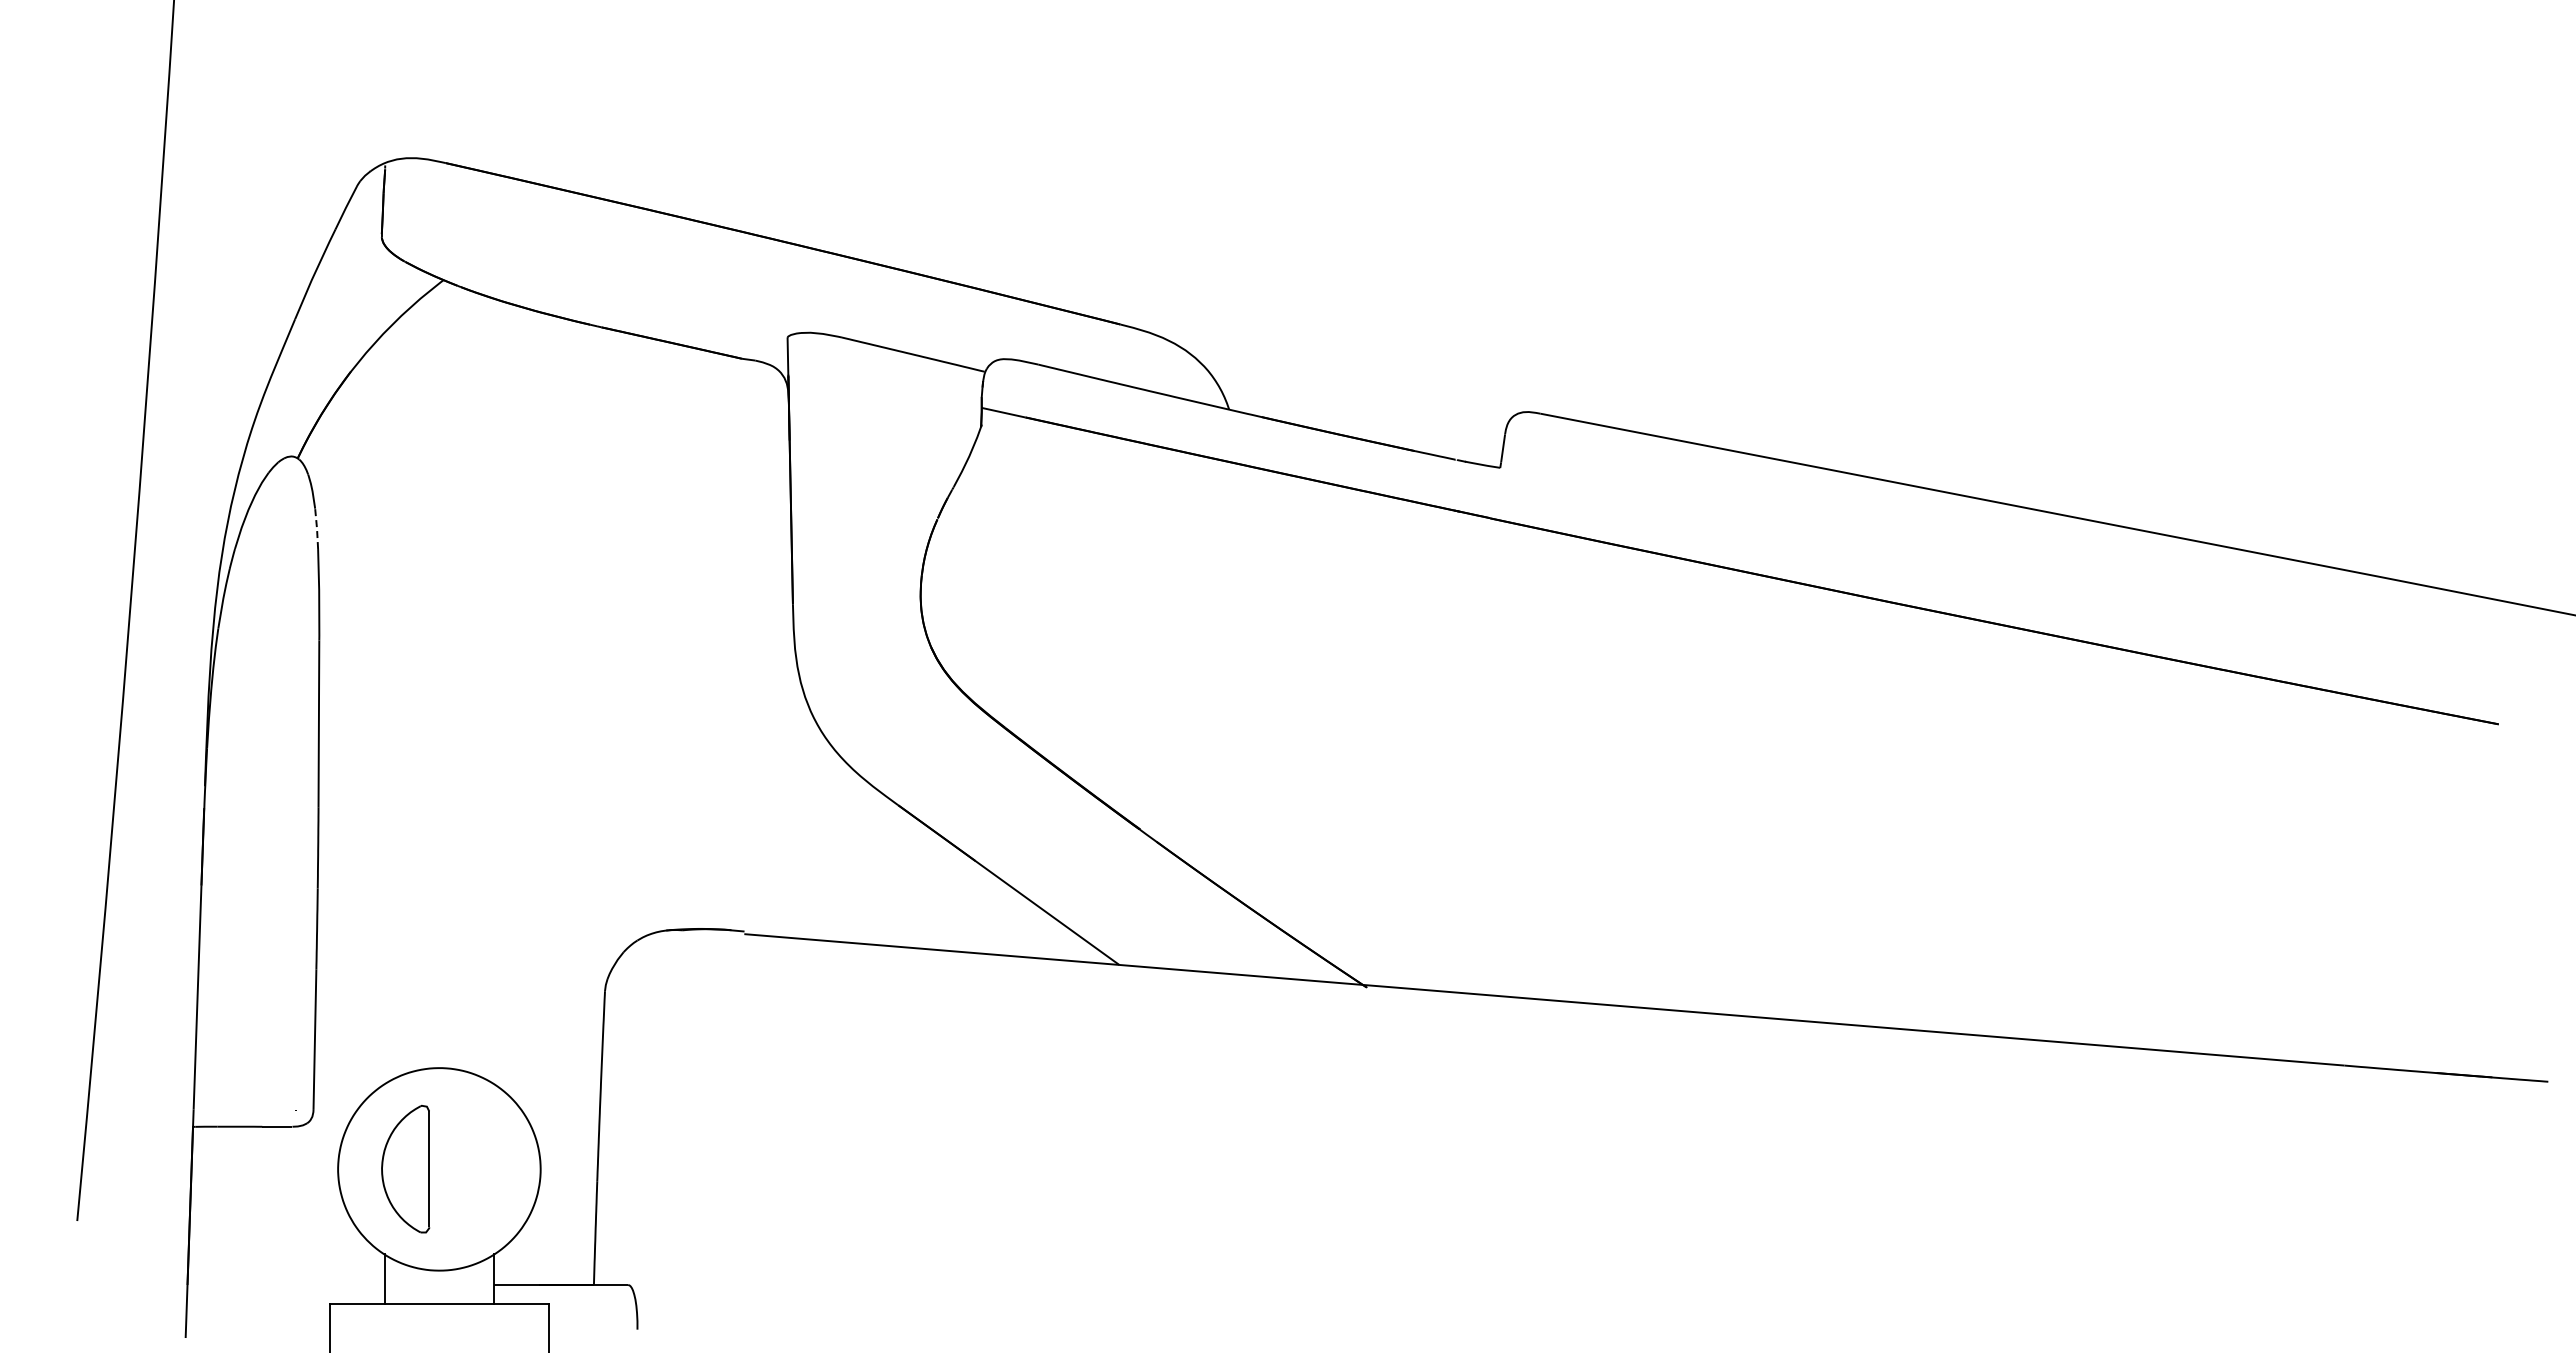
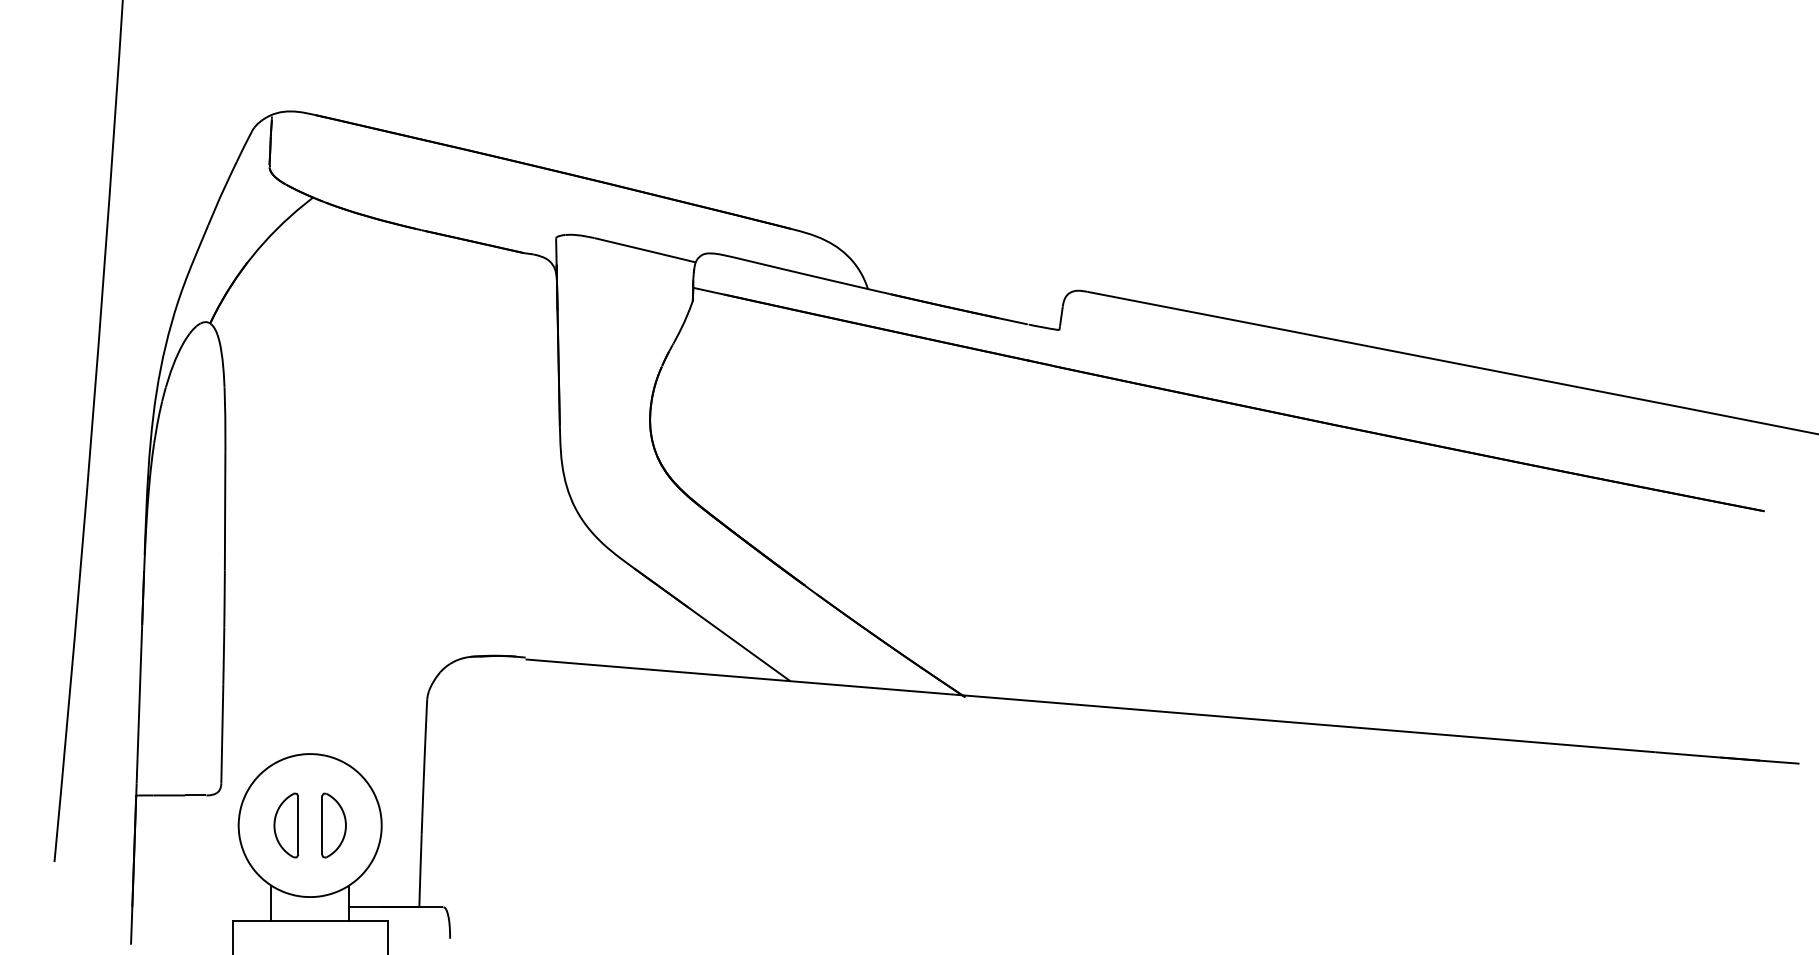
line: (317, 528) -> (224, 372), dashed -> solid
part: (405, 1169) -> (286, 825), size x0.71
part: (472, 1169) -> (333, 825), added

